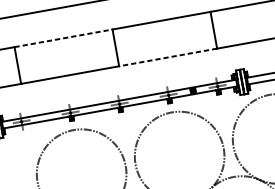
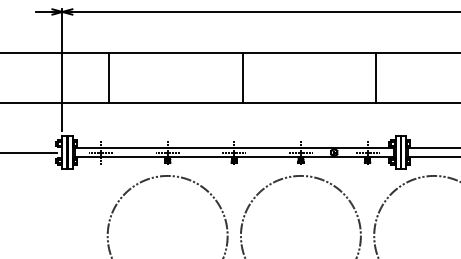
line: (63, 38) -> (176, 52), dashed -> solid
line: (168, 57) -> (309, 102), dashed -> solid

